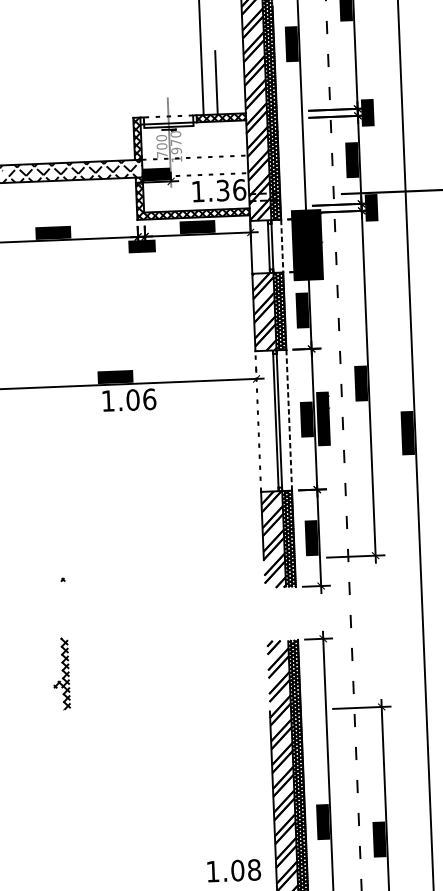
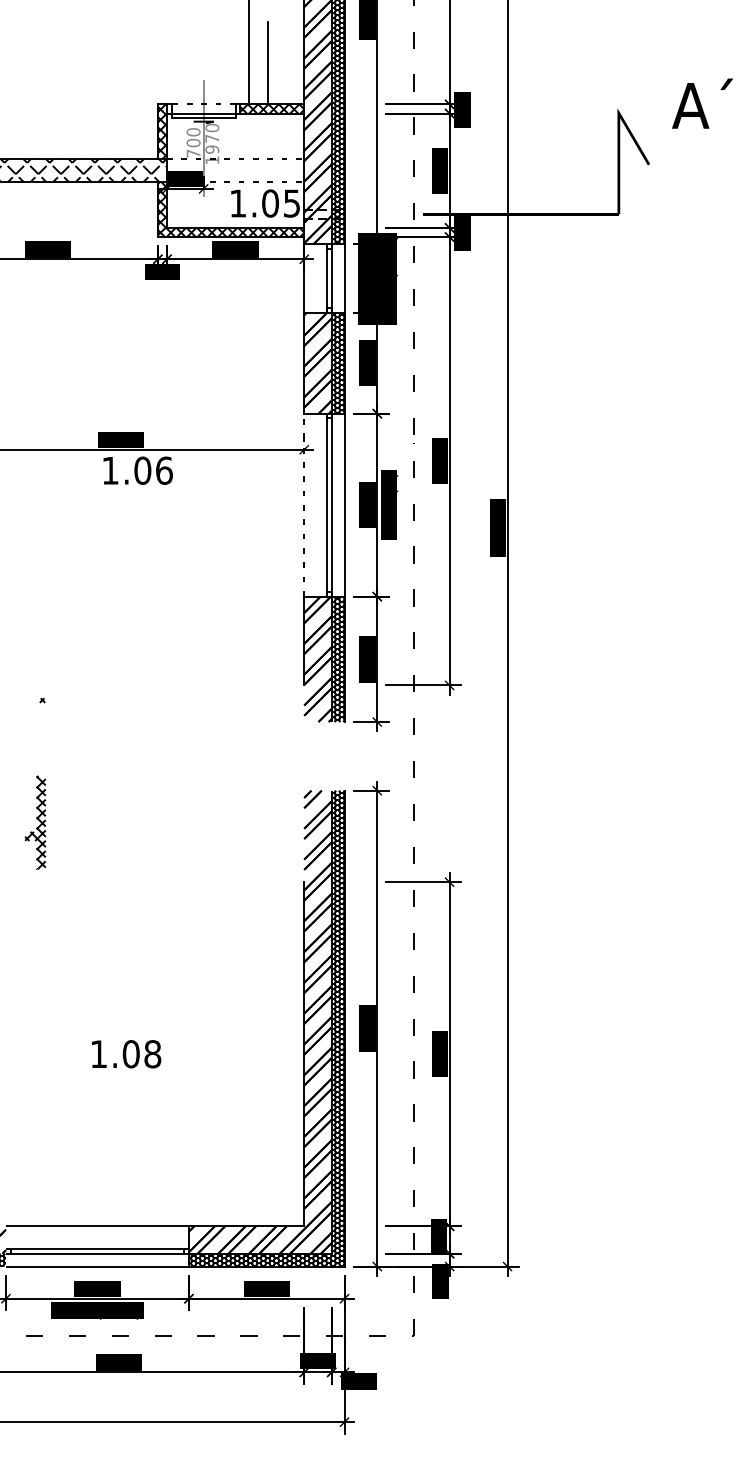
text: (231, 190) -> (281, 203), 1.36 -> 1.05
line: (282, 246) -> (344, 279), dashed -> solid
line: (289, 420) -> (344, 505), dashed -> solid
text: (234, 871) -> (126, 1054), moved

